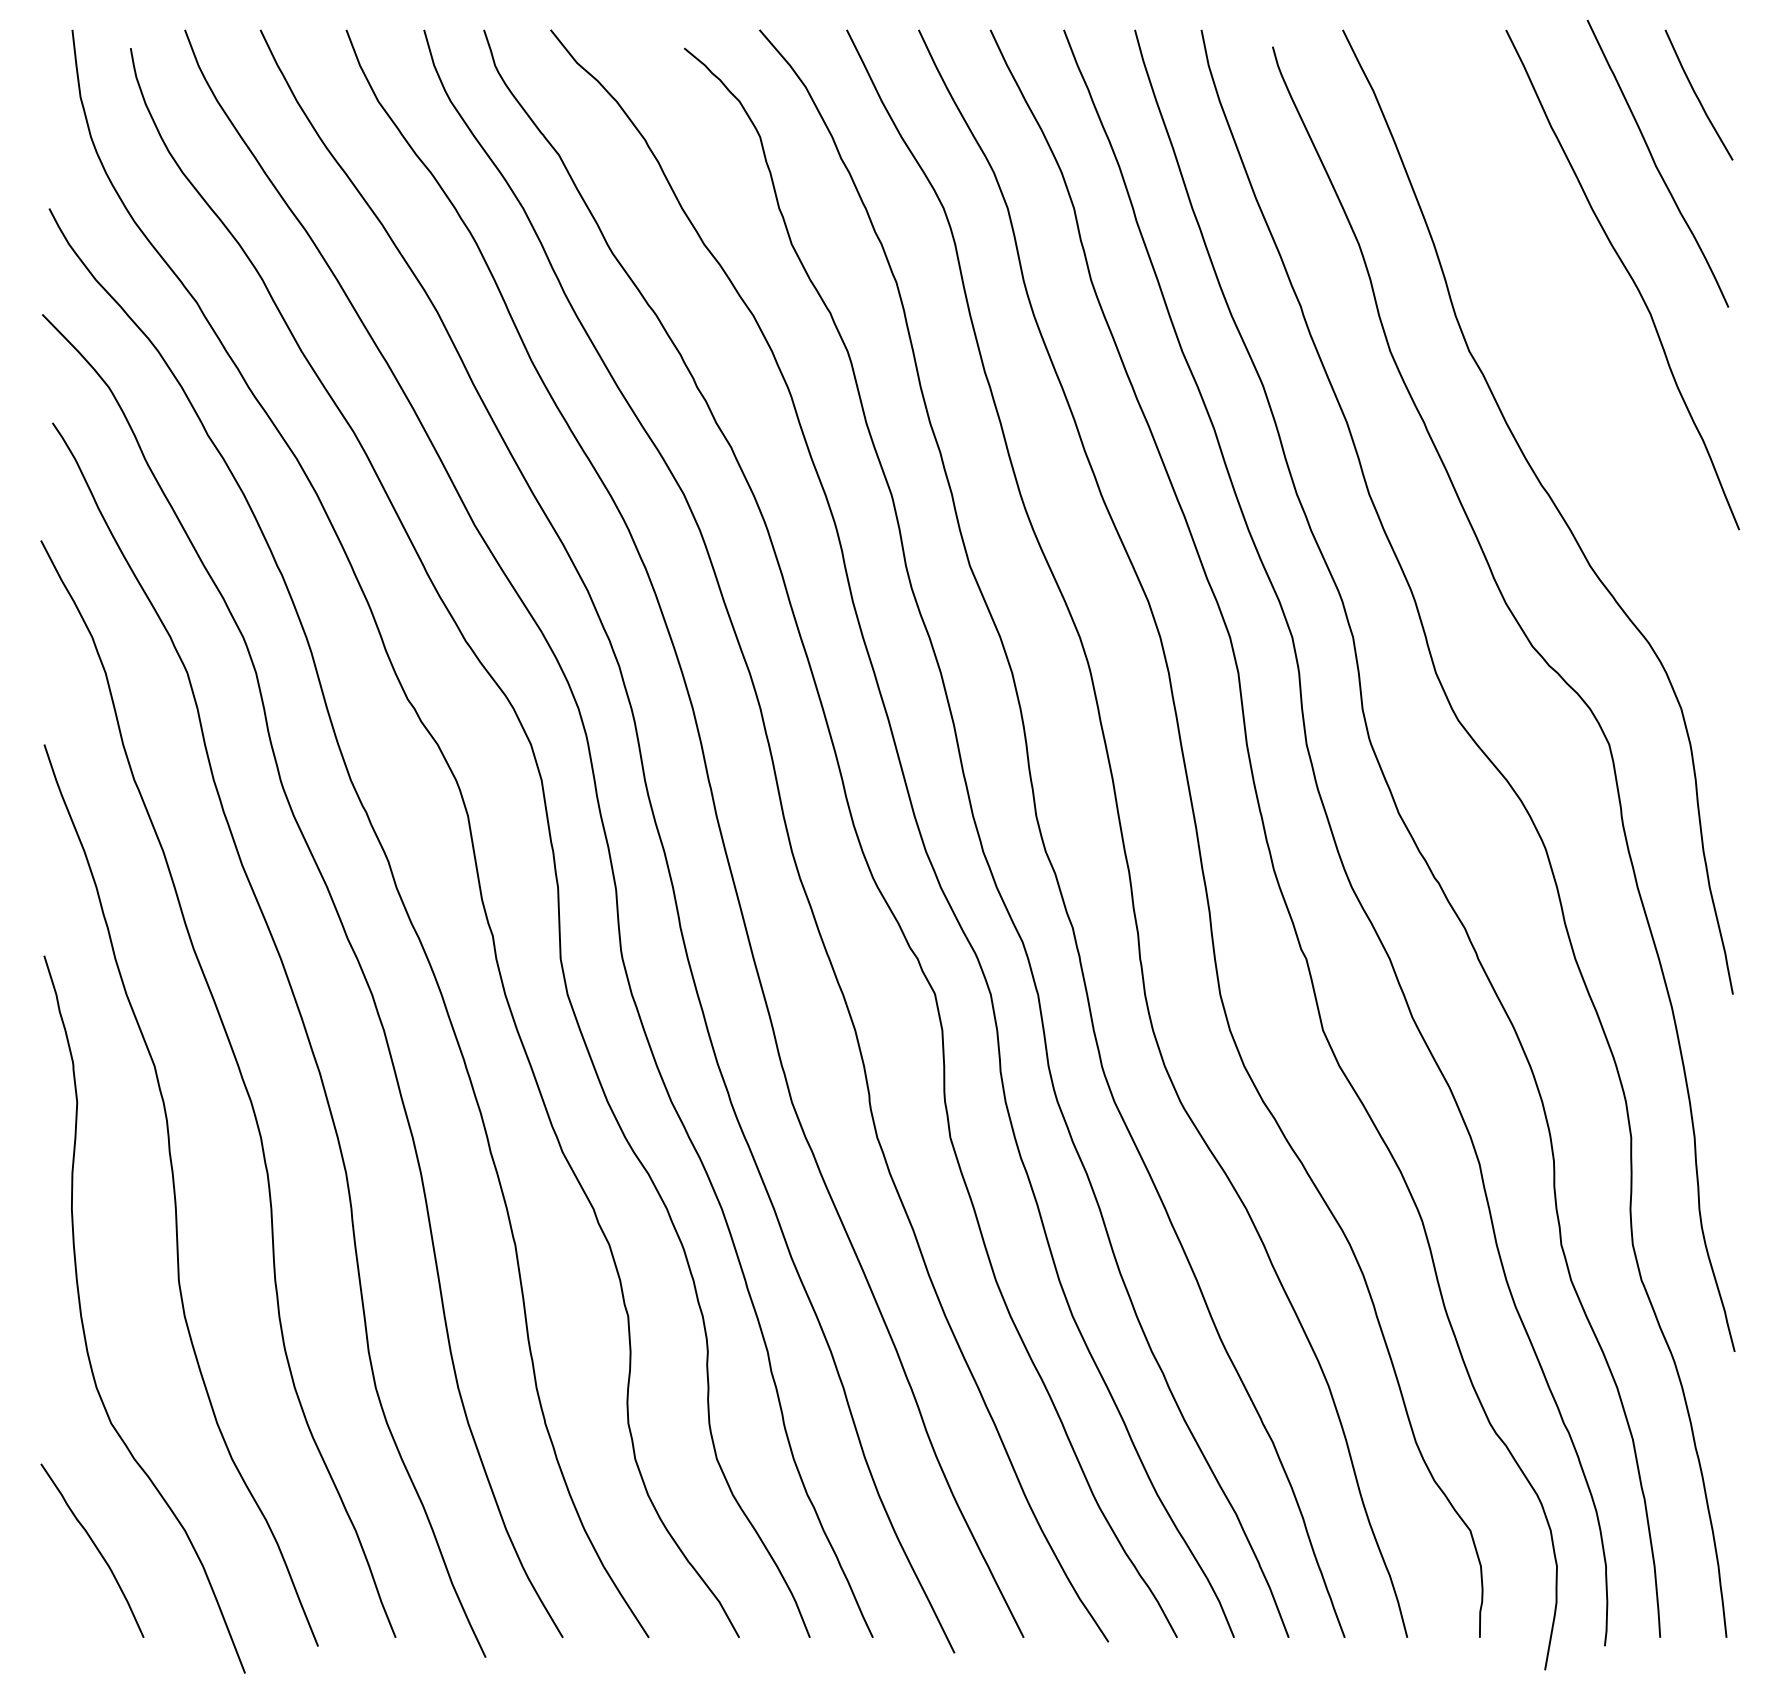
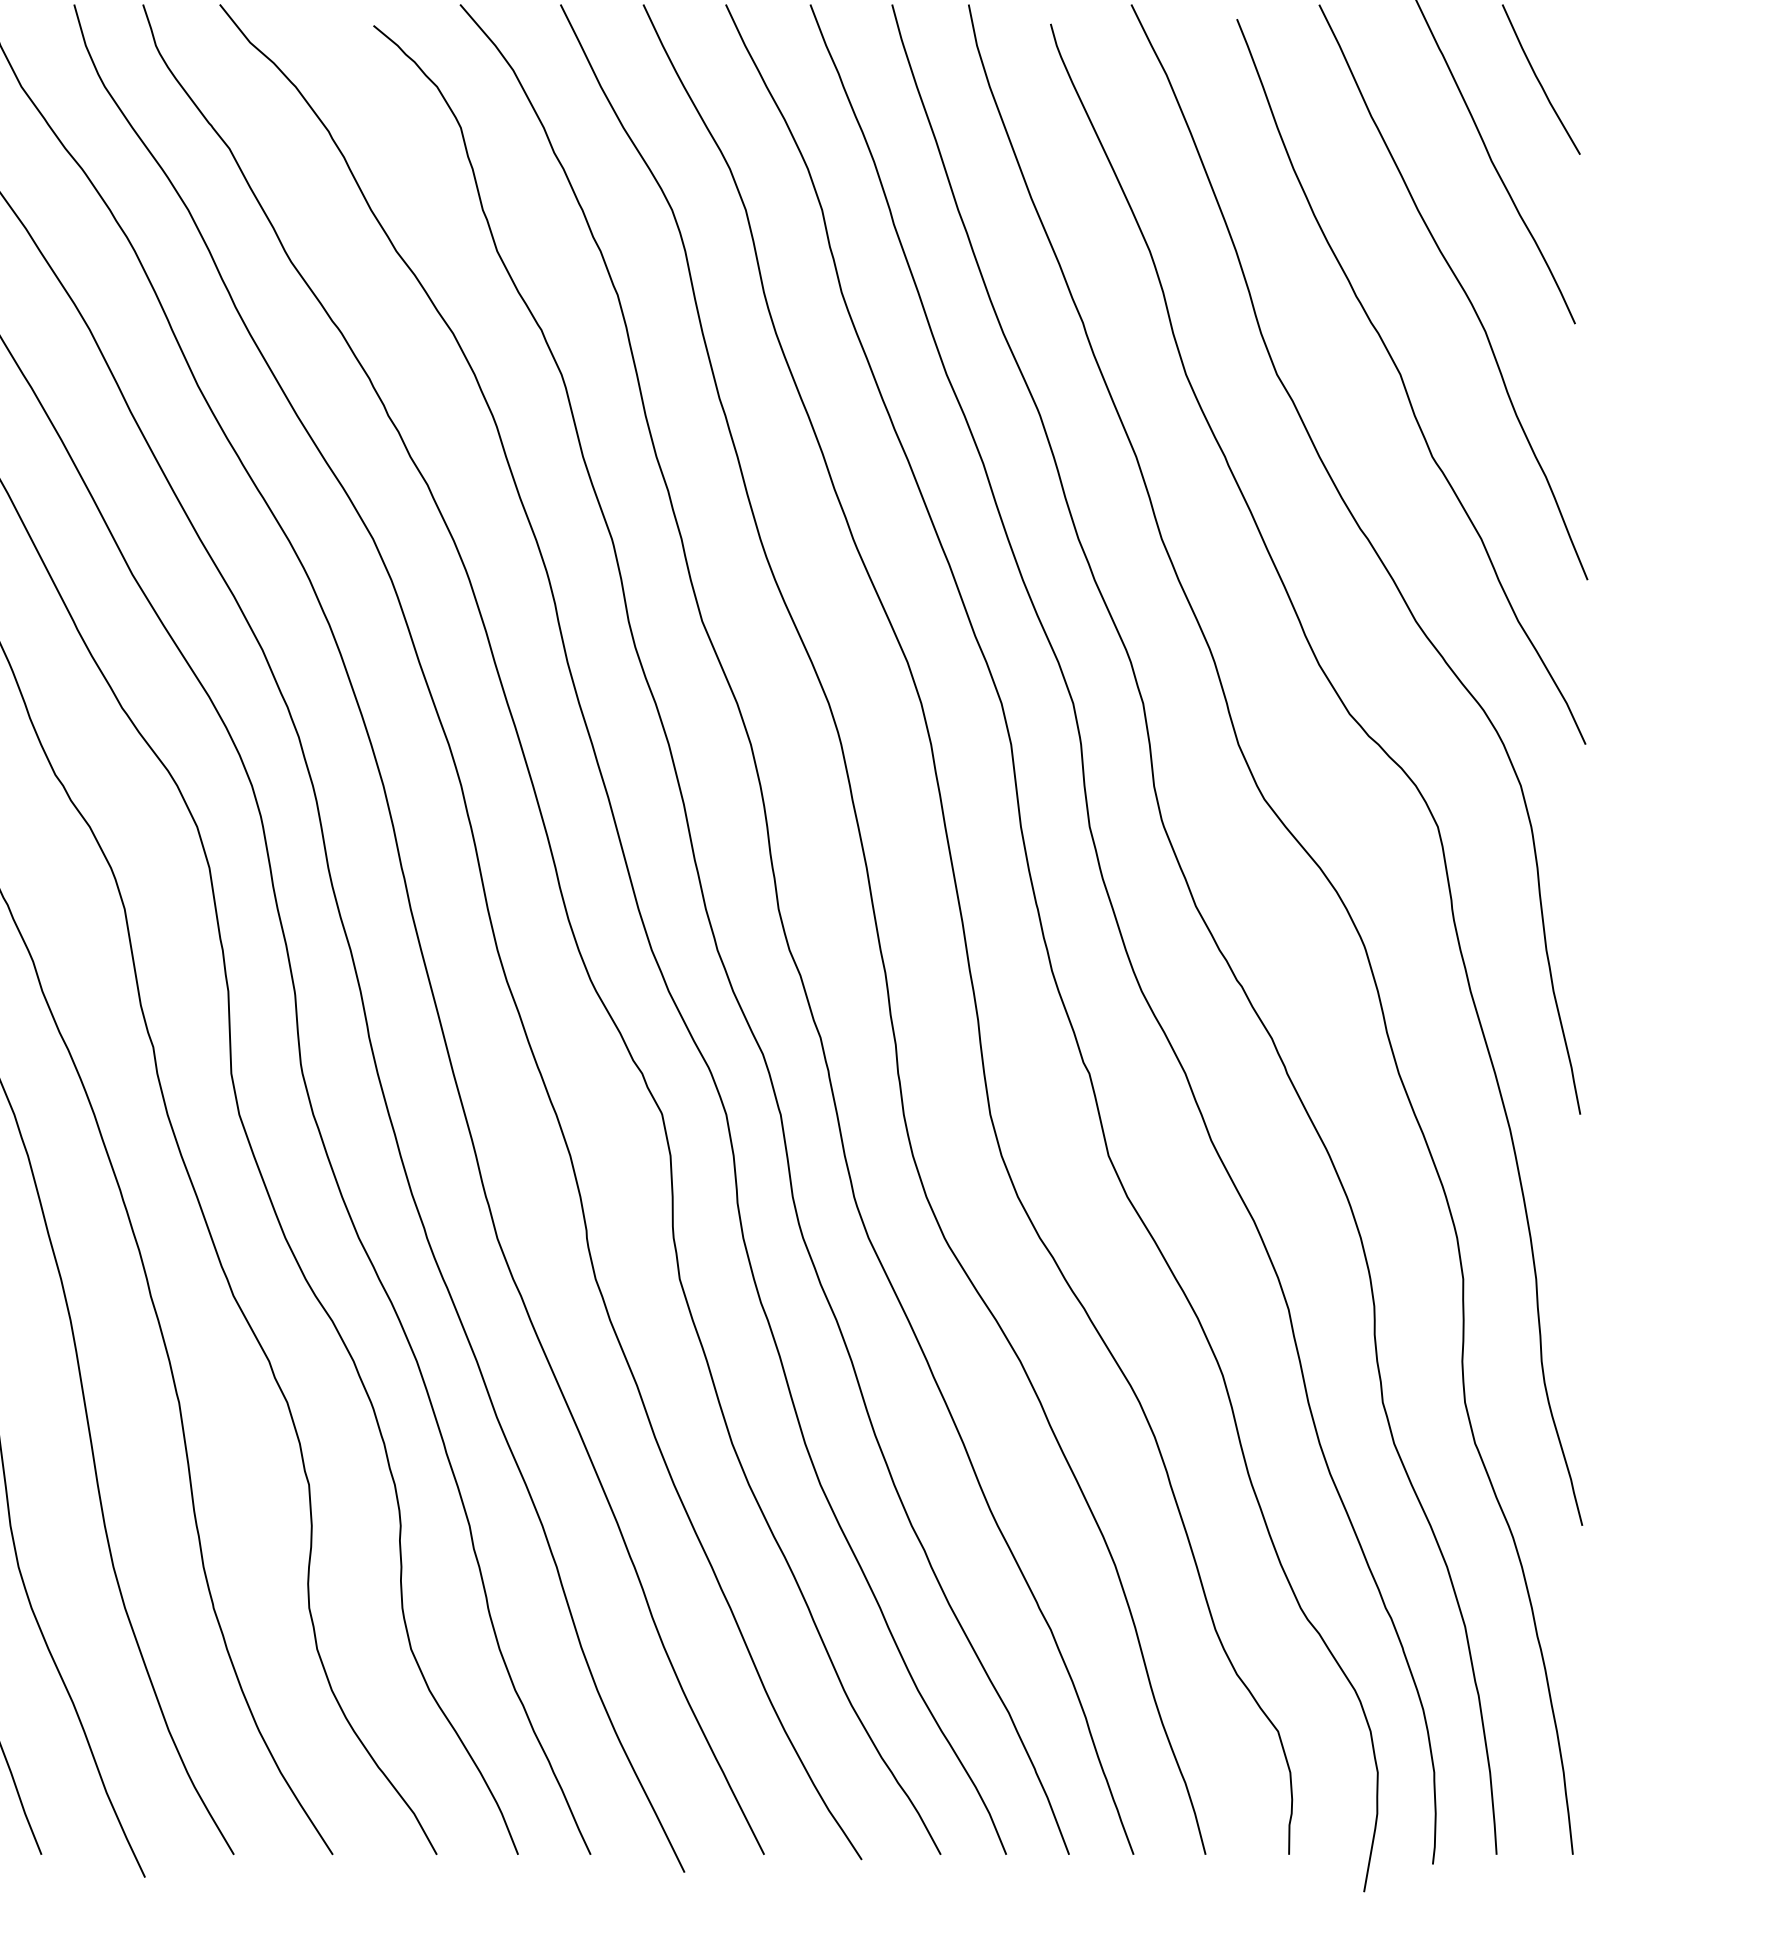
curve: (1580, 359) -> (1404, 383), added

